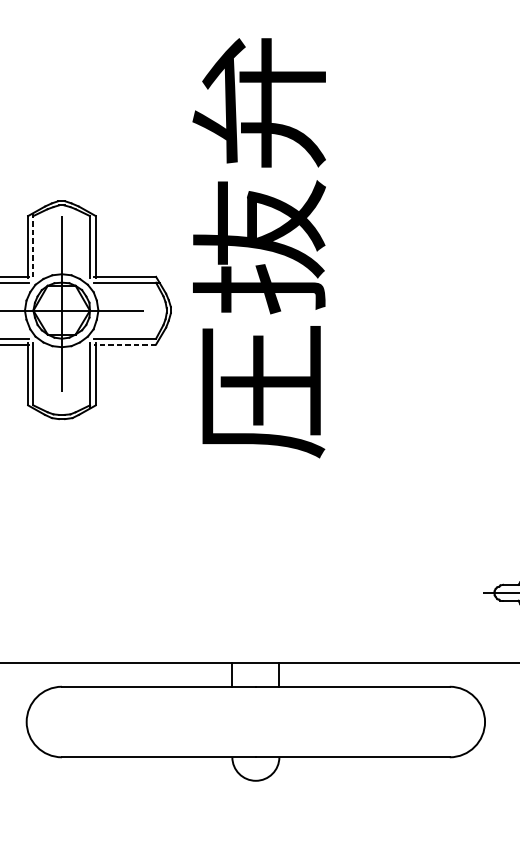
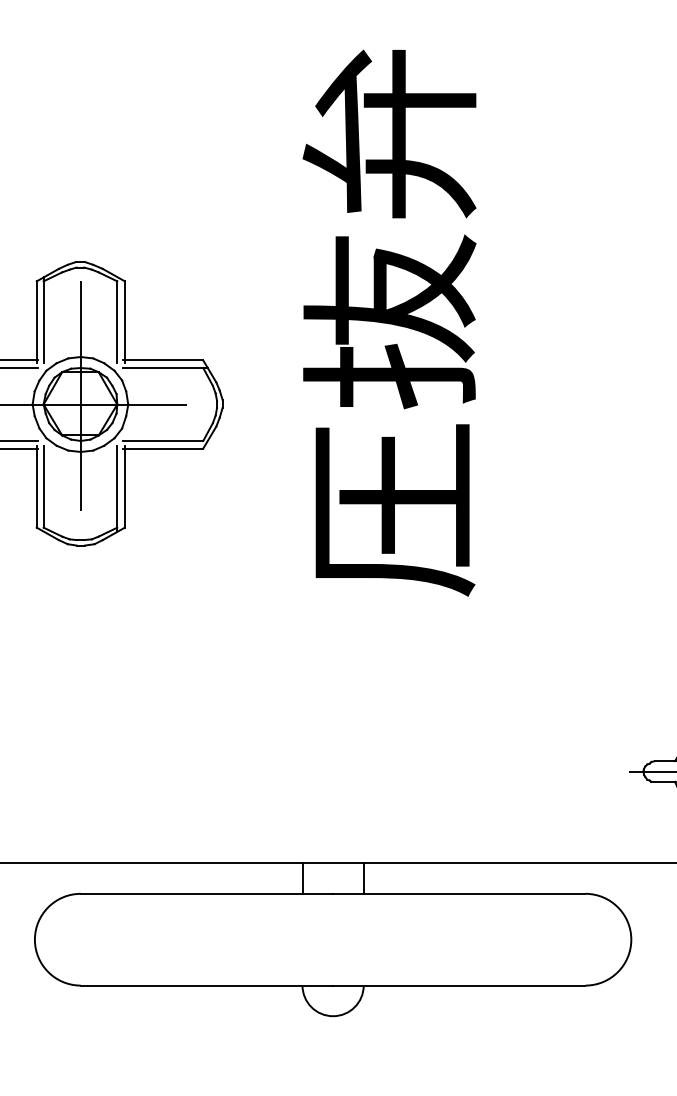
line: (33, 245) -> (43, 319), dashed -> solid
text: (259, 247) -> (389, 322), moved
line: (124, 344) -> (162, 448), dashed -> solid

